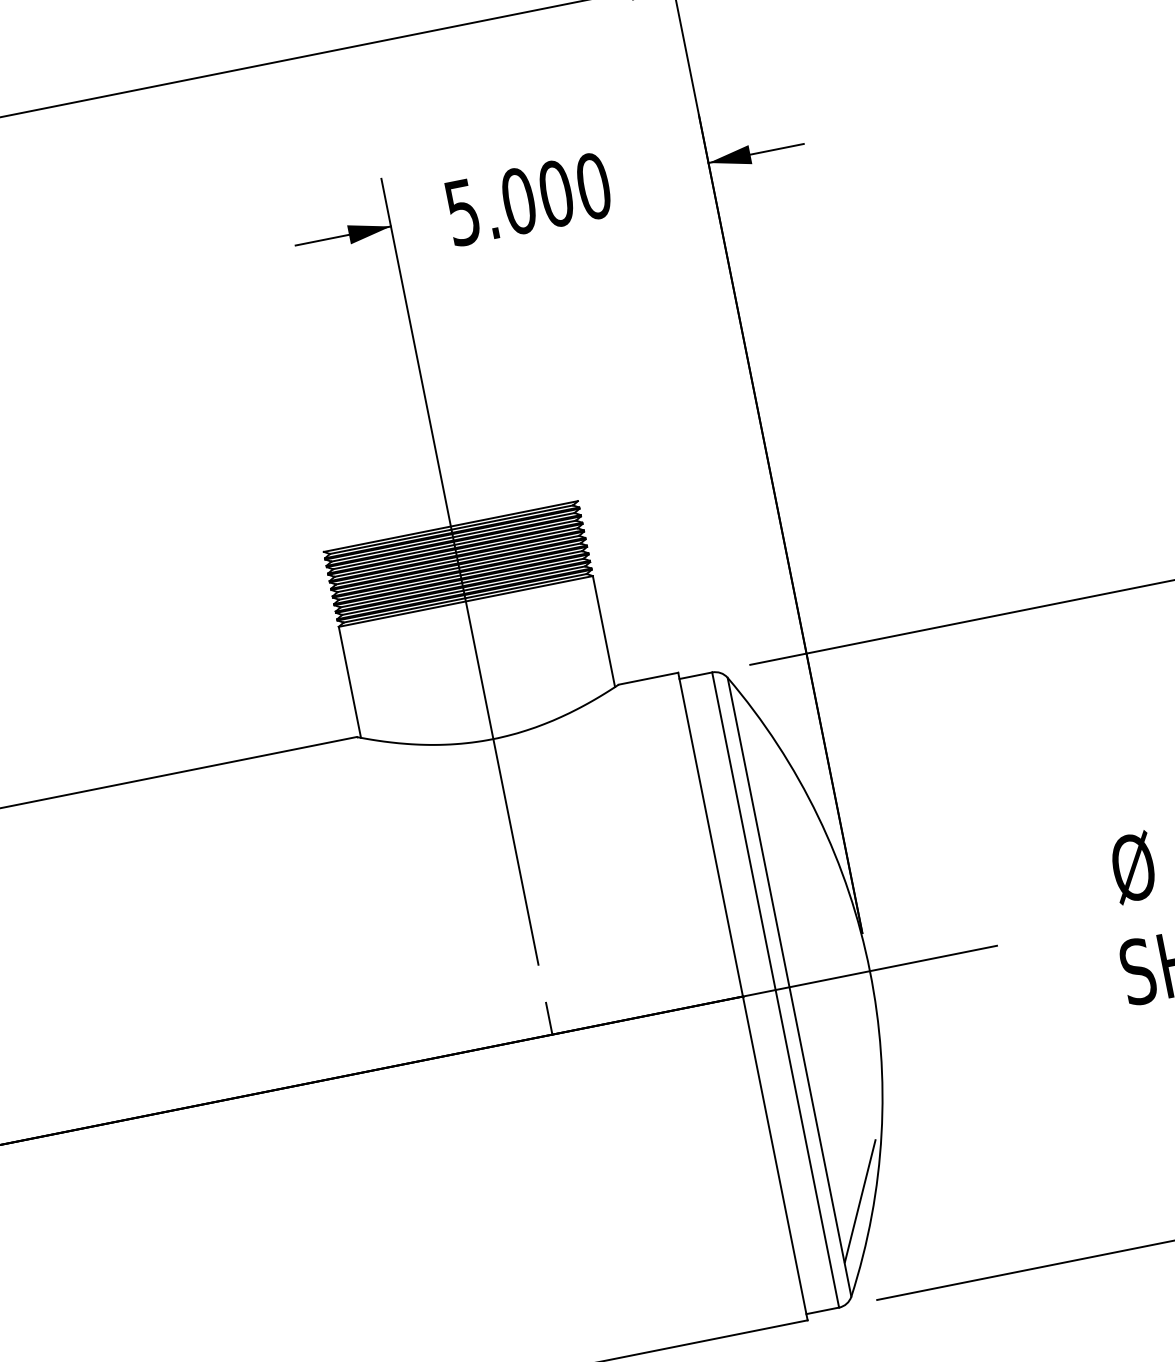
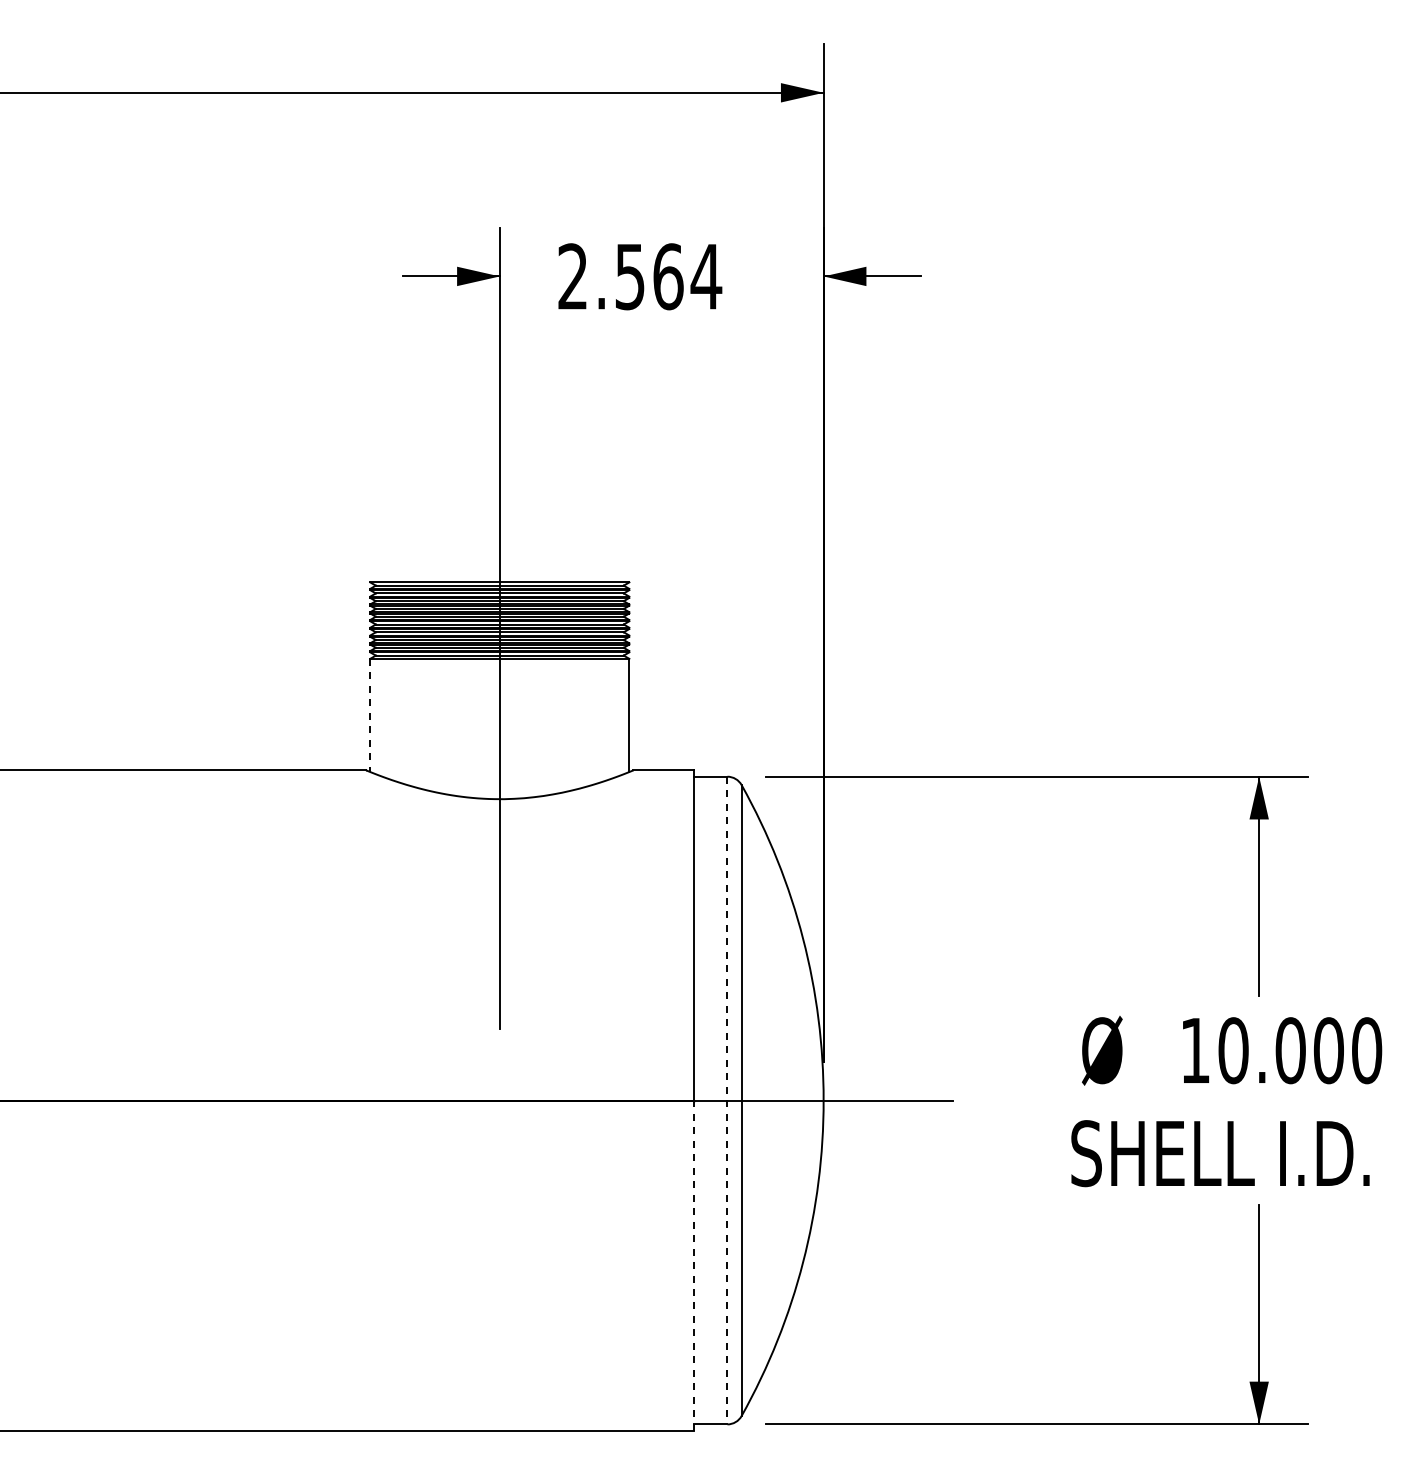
text: (528, 198) -> (640, 276), 5.000 -> 2.564
line: (350, 682) -> (370, 715), solid -> dashed
line: (775, 989) -> (727, 1100), solid -> dashed
line: (548, 1018) -> (499, 1084), removed
line: (775, 1158) -> (694, 1265), solid -> dashed
line: (859, 1201) -> (768, 1324), removed

